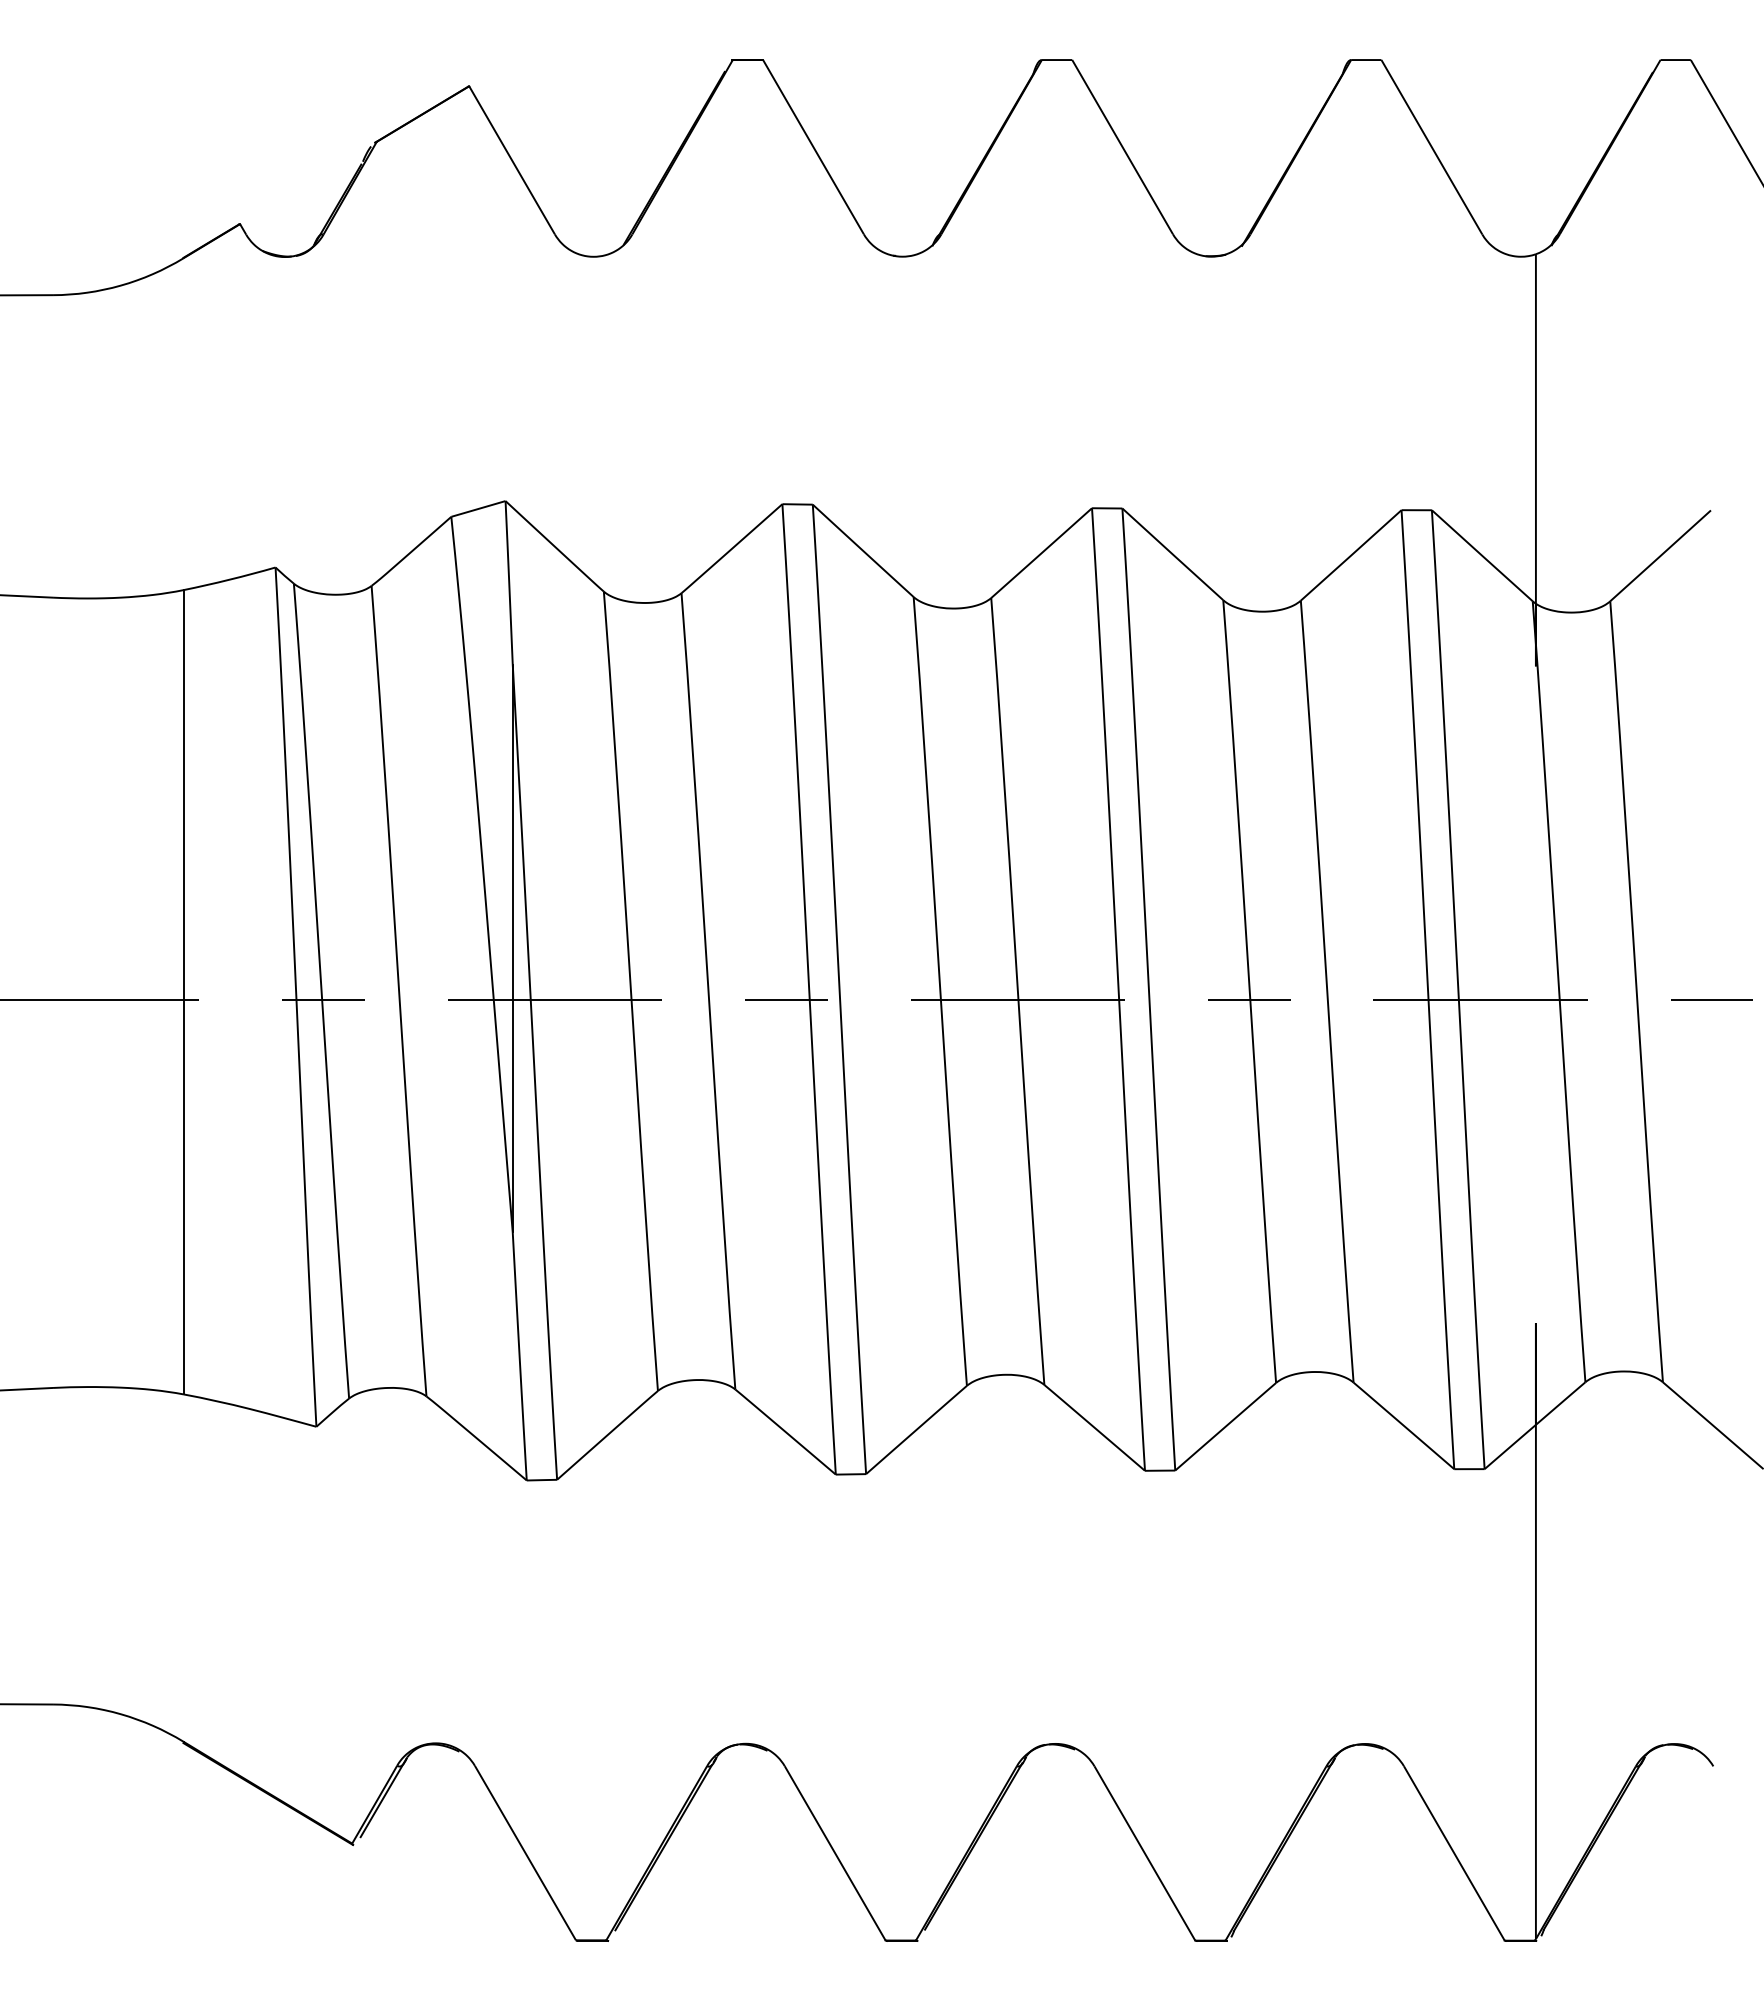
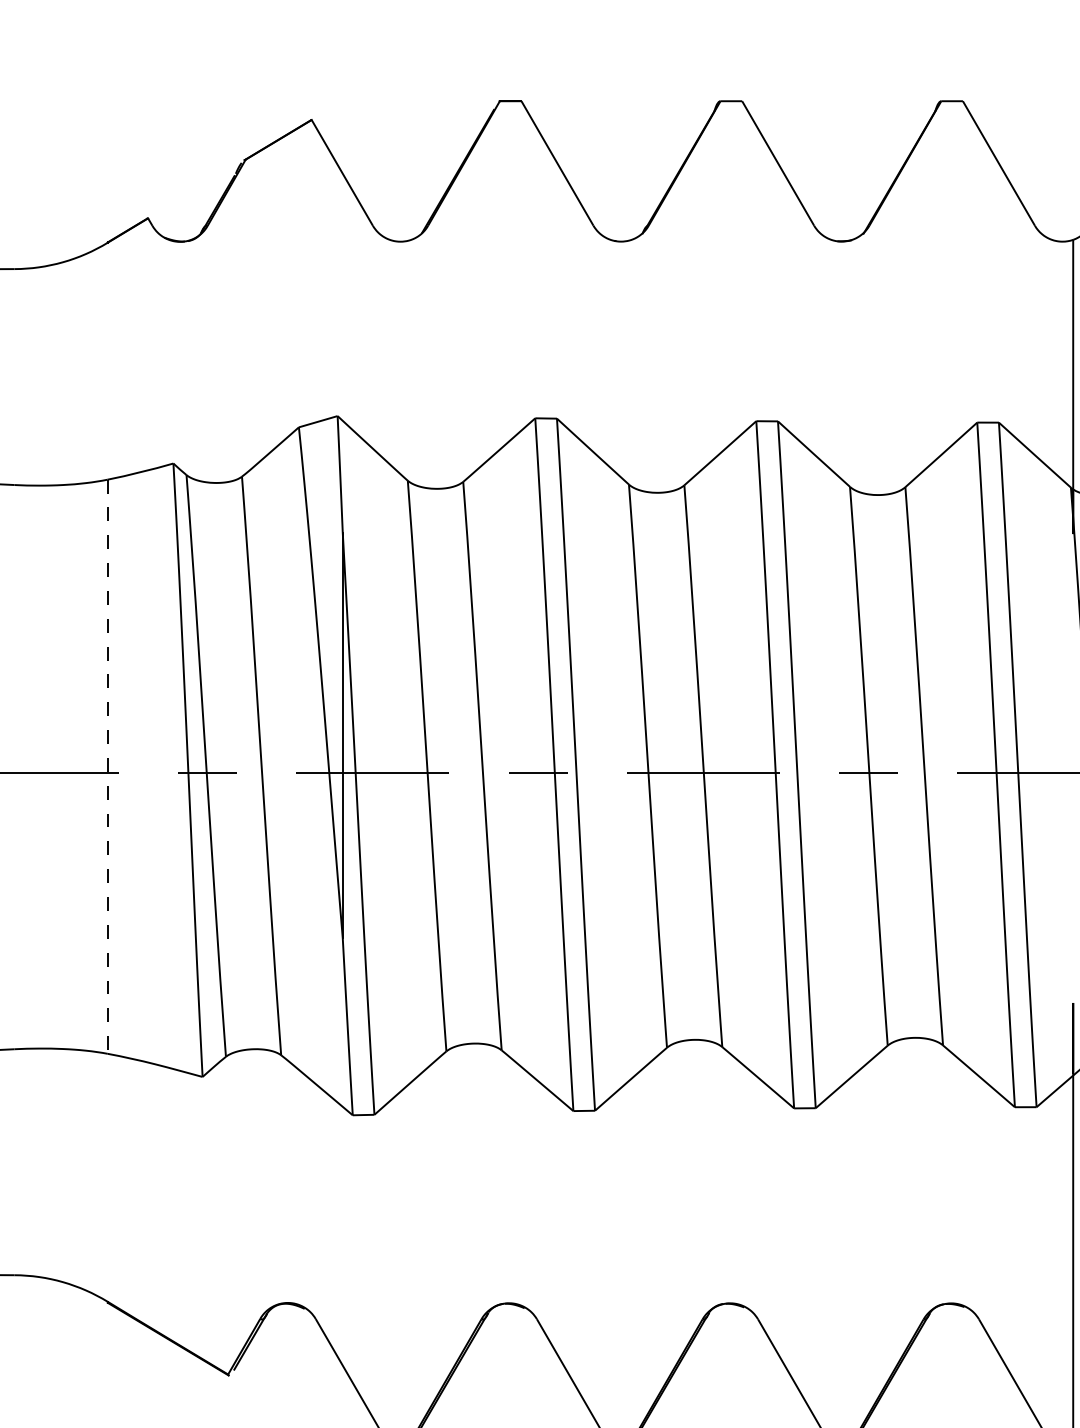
line: (183, 992) -> (107, 766), solid -> dashed

